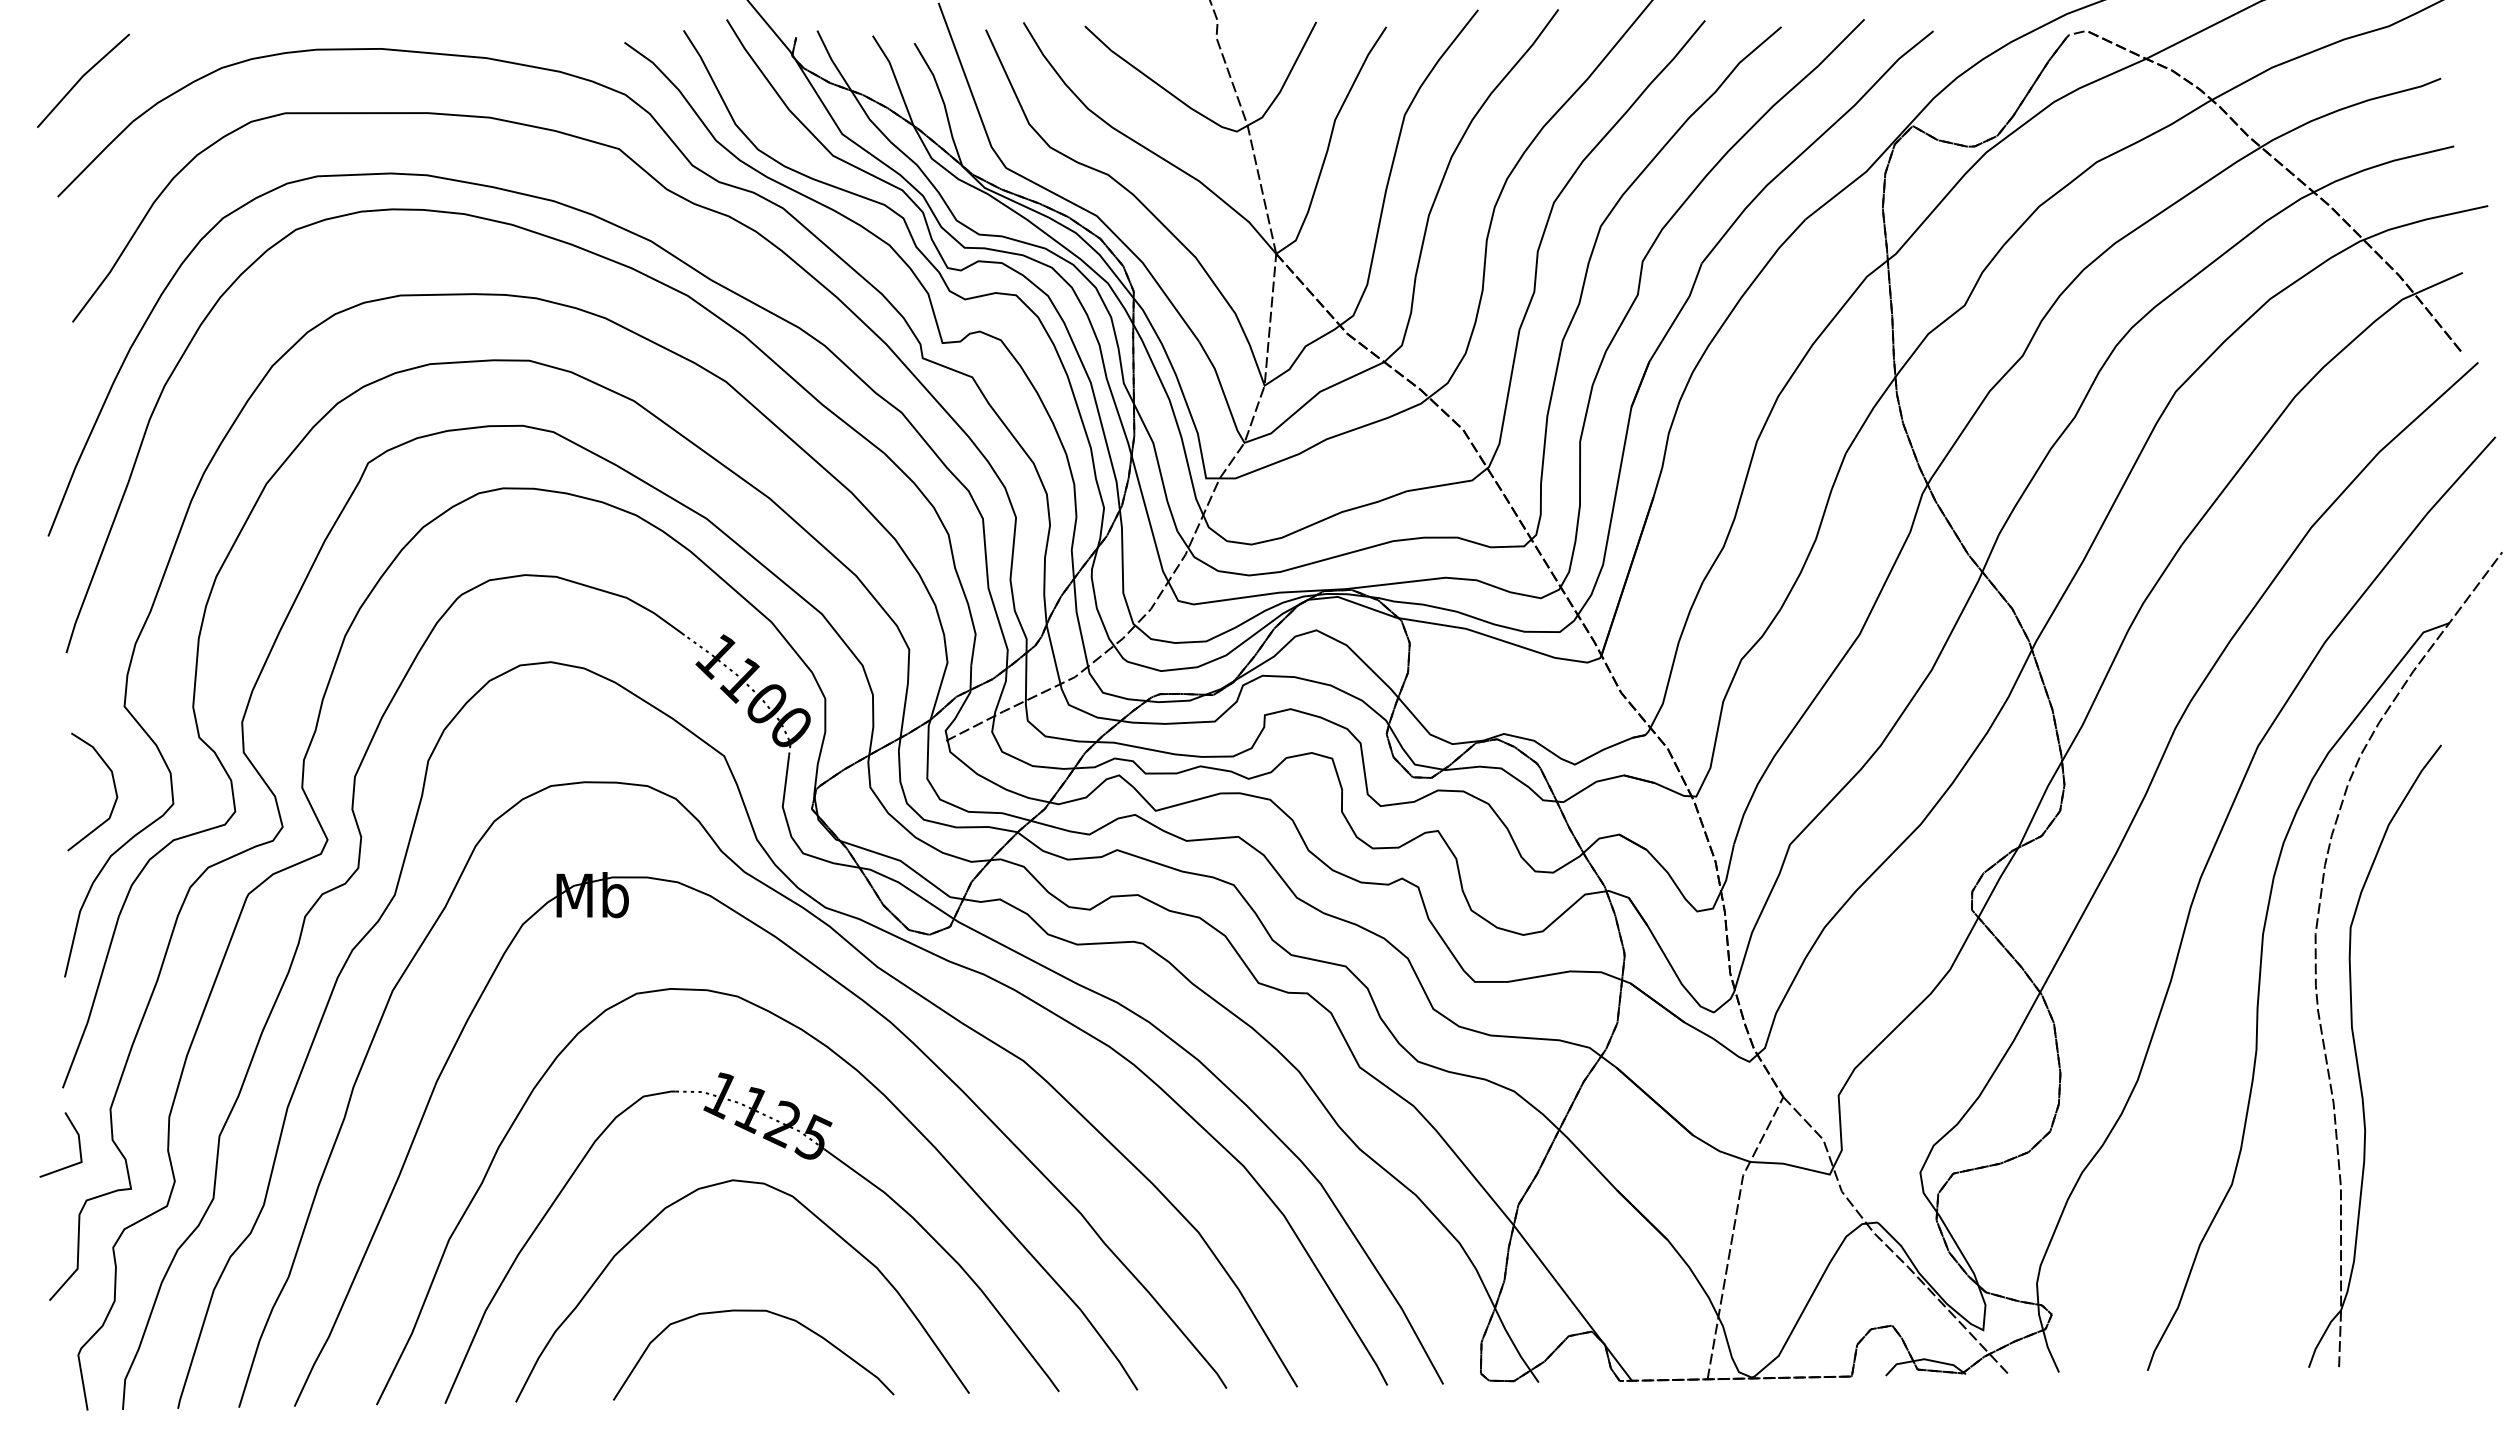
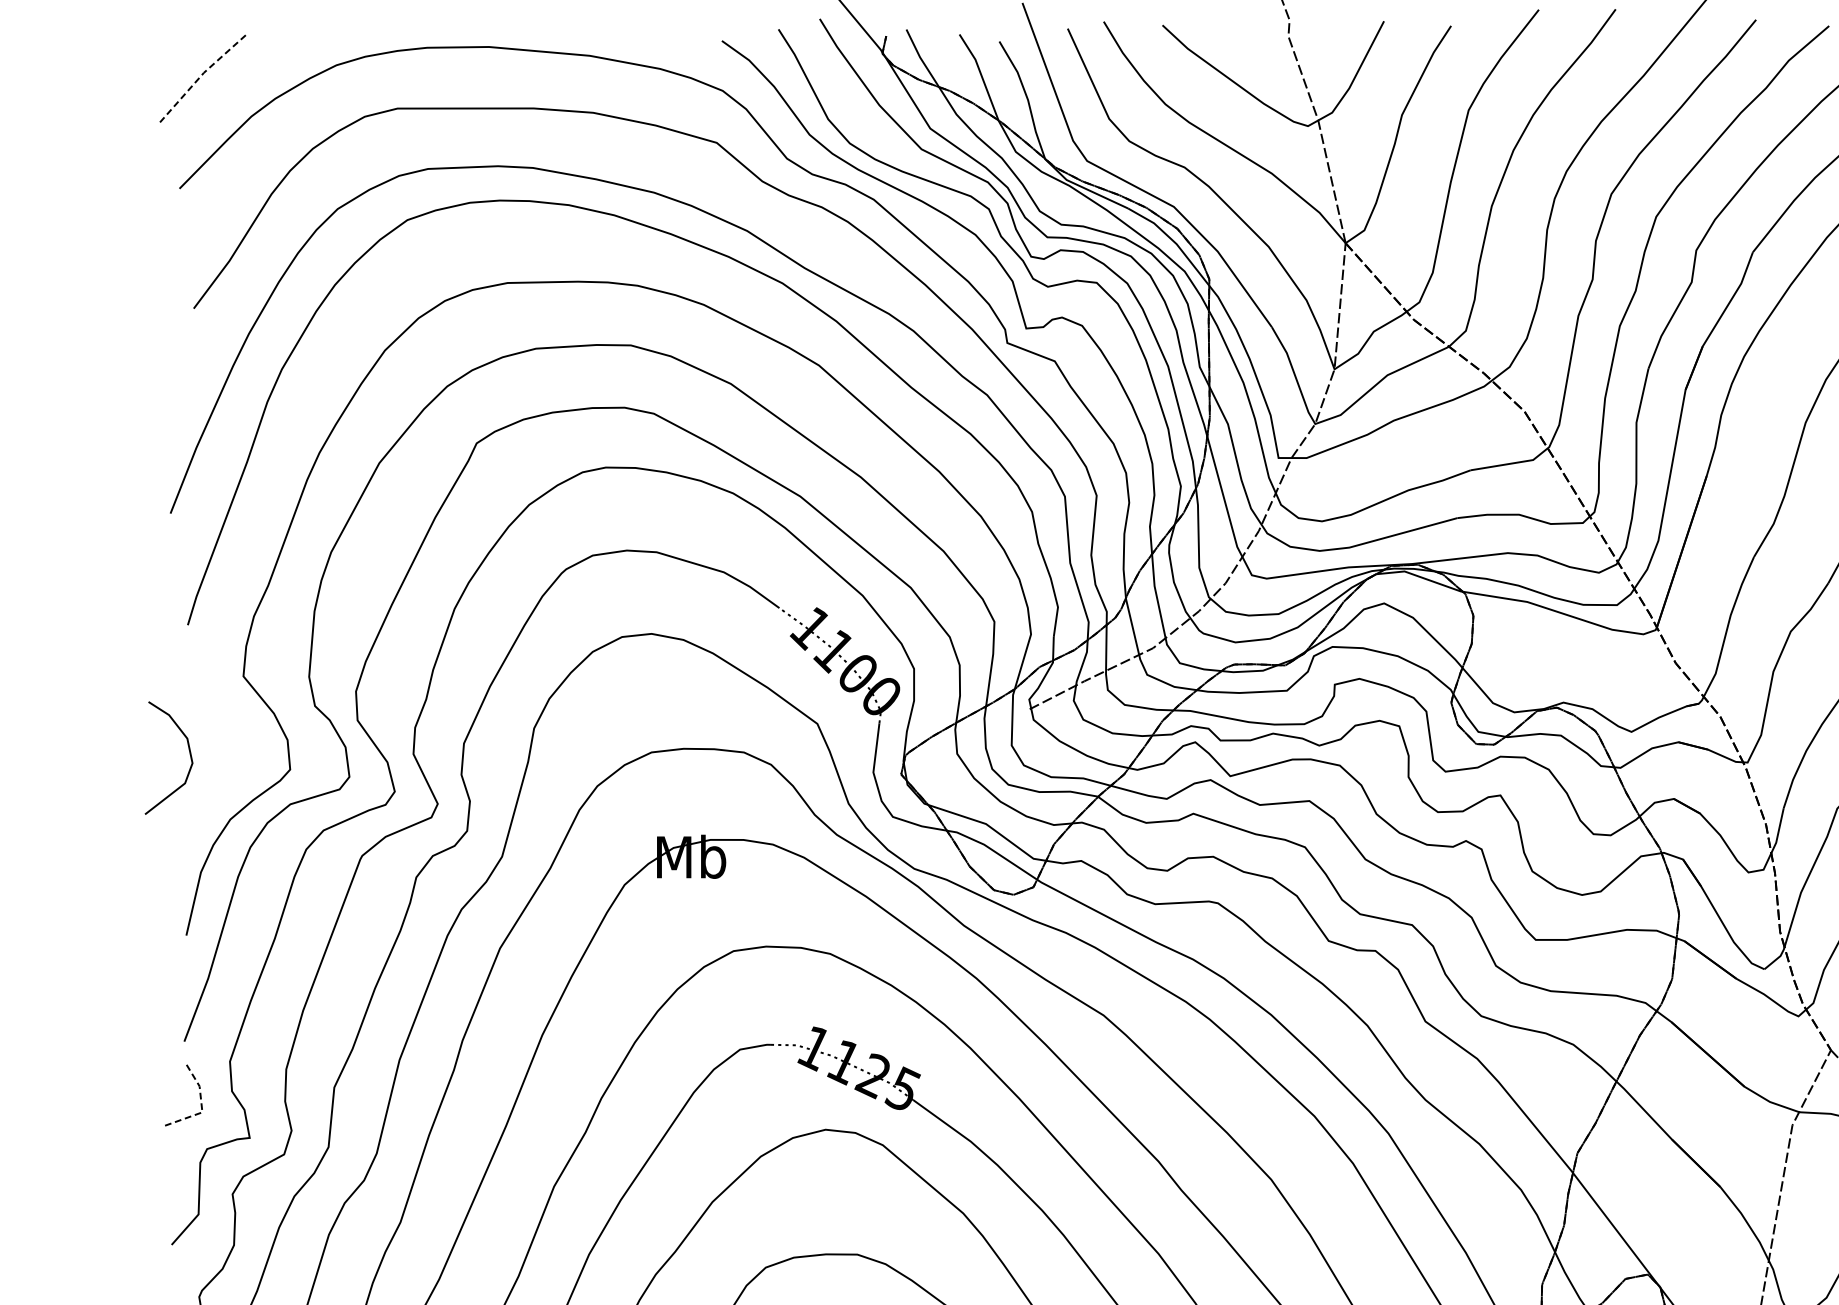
line: (81, 78) -> (202, 75), solid -> dashed
curve: (113, 785) -> (188, 751), moved
line: (81, 1157) -> (202, 1107), solid -> dashed

